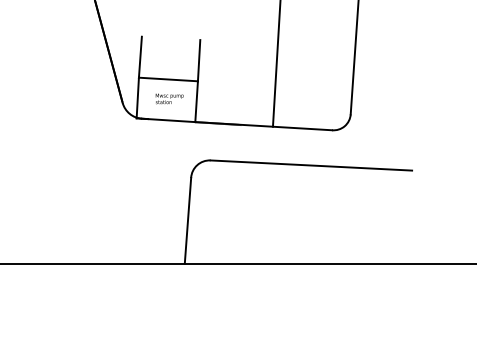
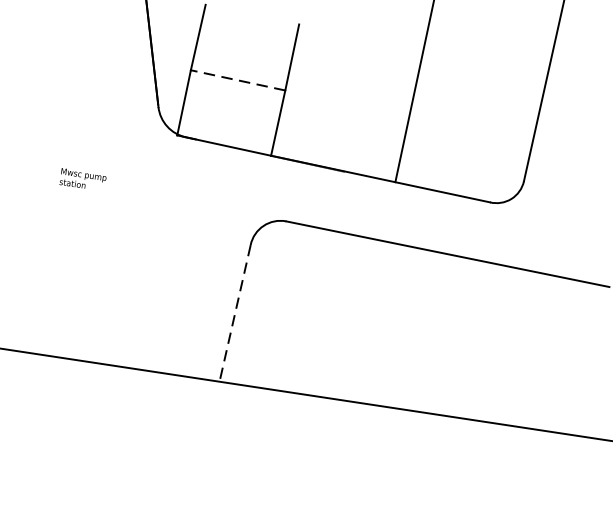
line: (168, 79) -> (238, 80), solid -> dashed
text: (169, 98) -> (82, 179), moved
line: (187, 220) -> (234, 312), solid -> dashed

